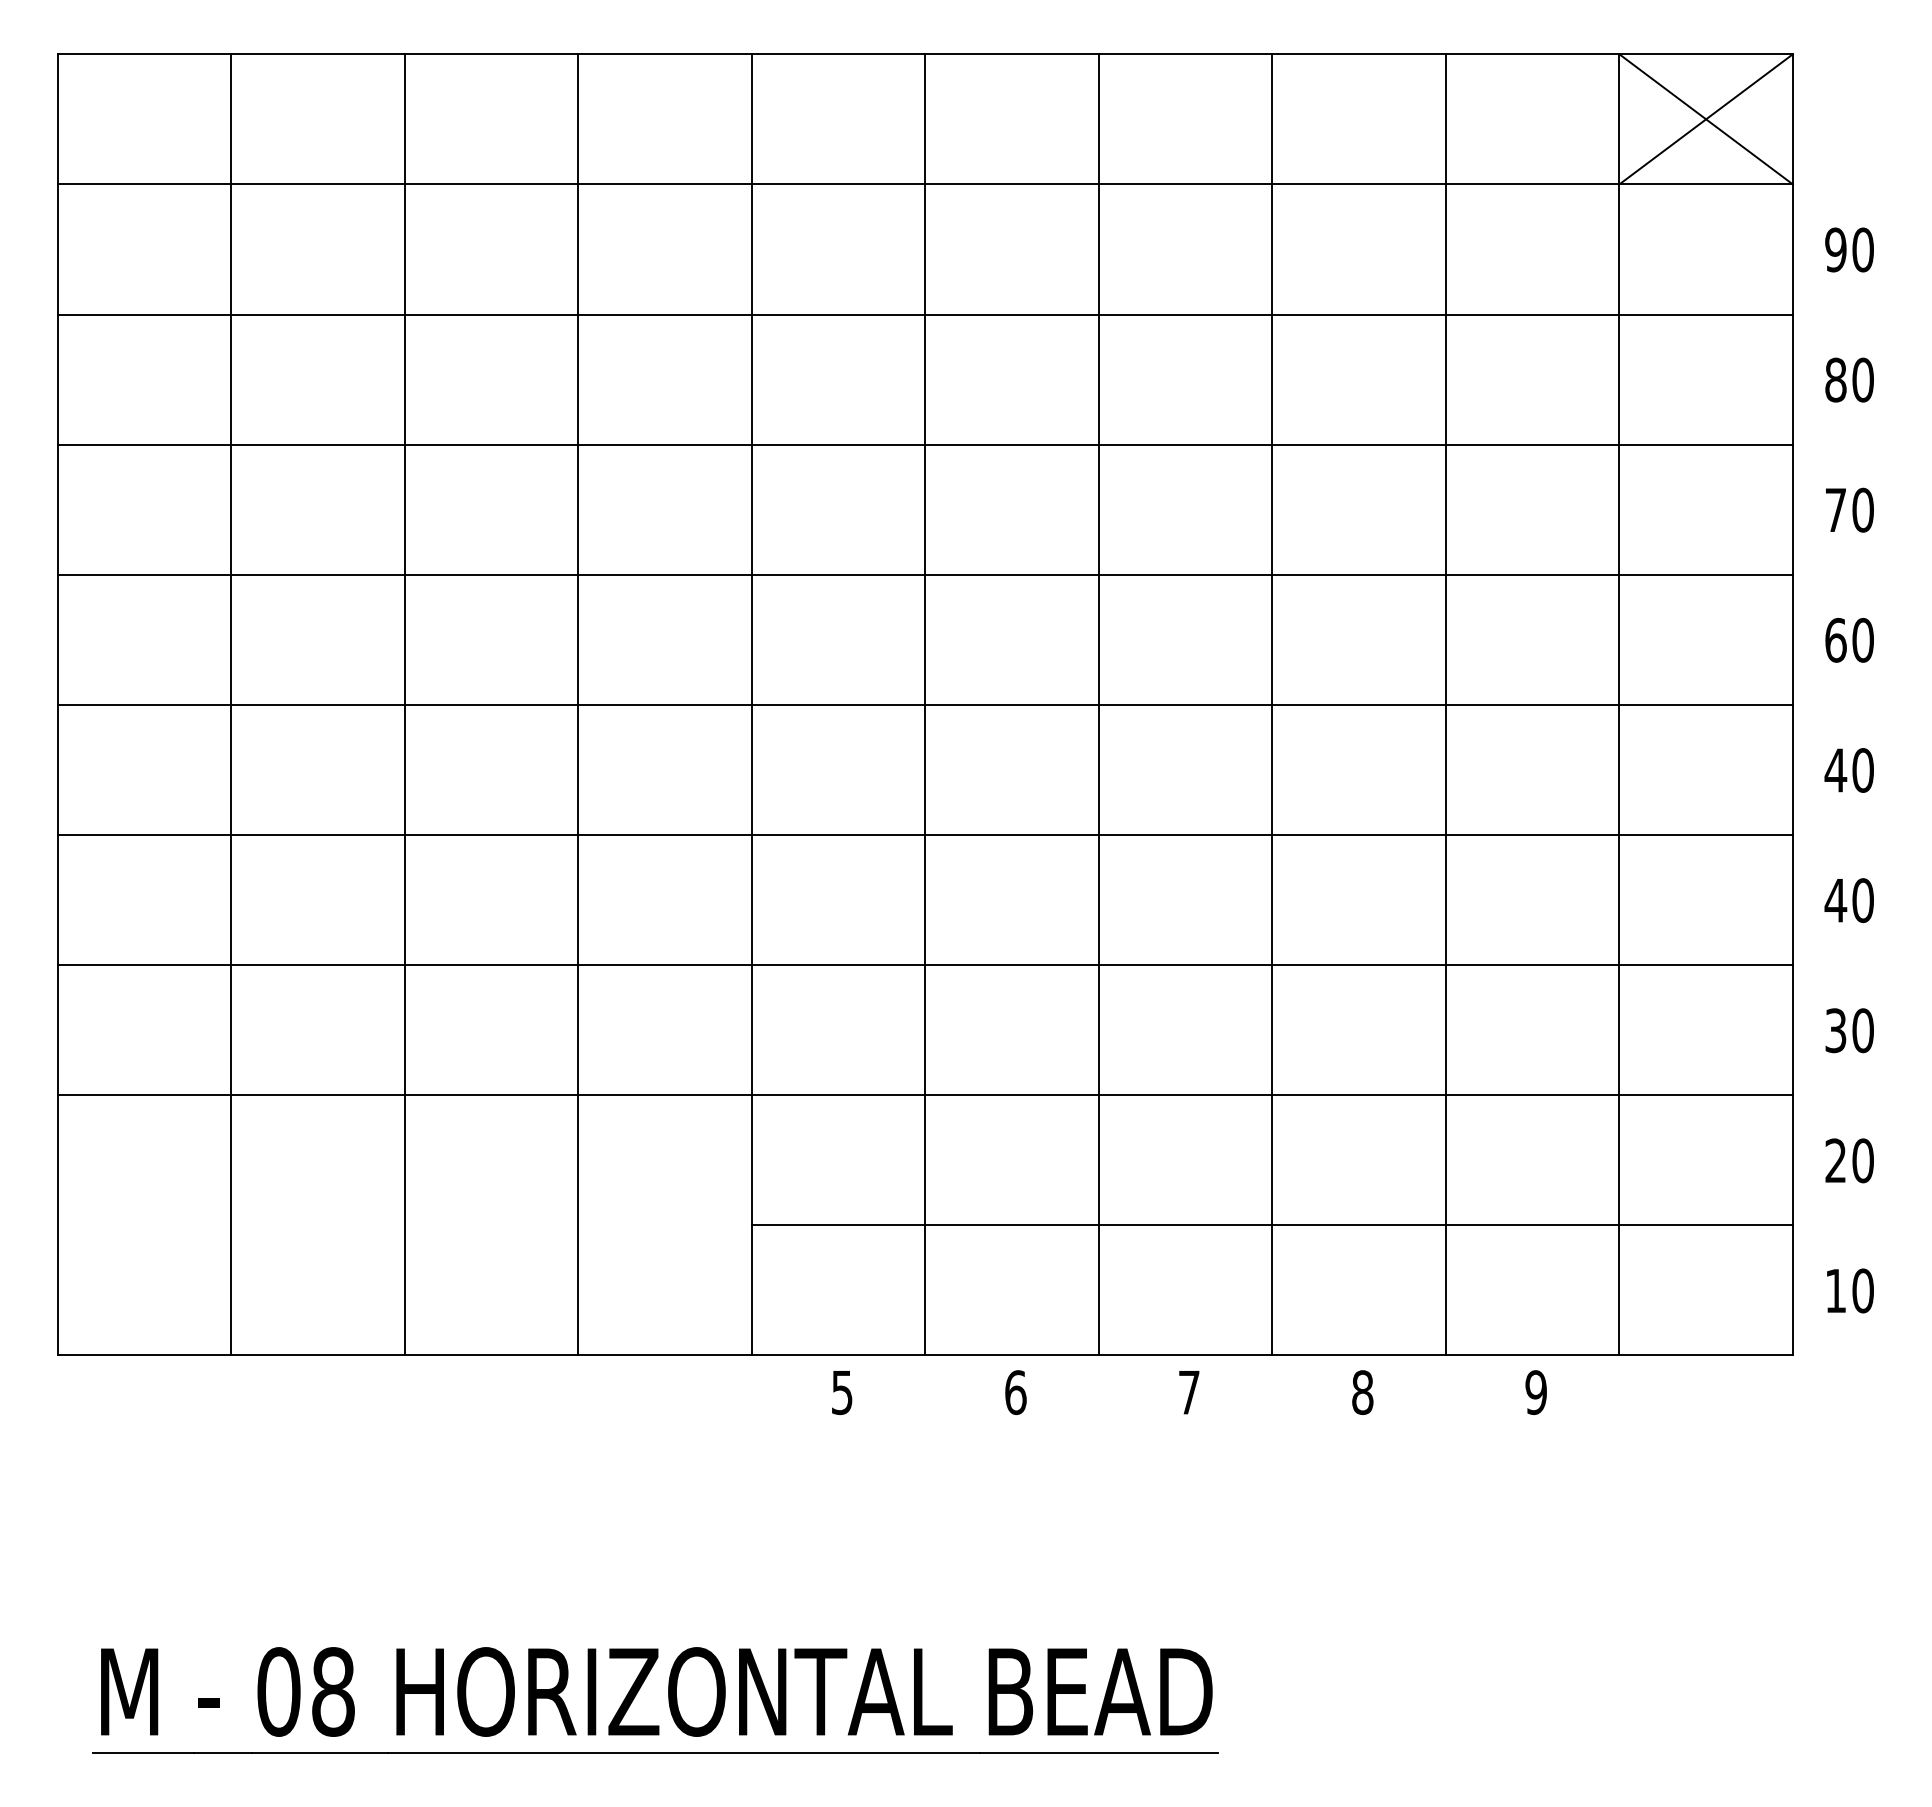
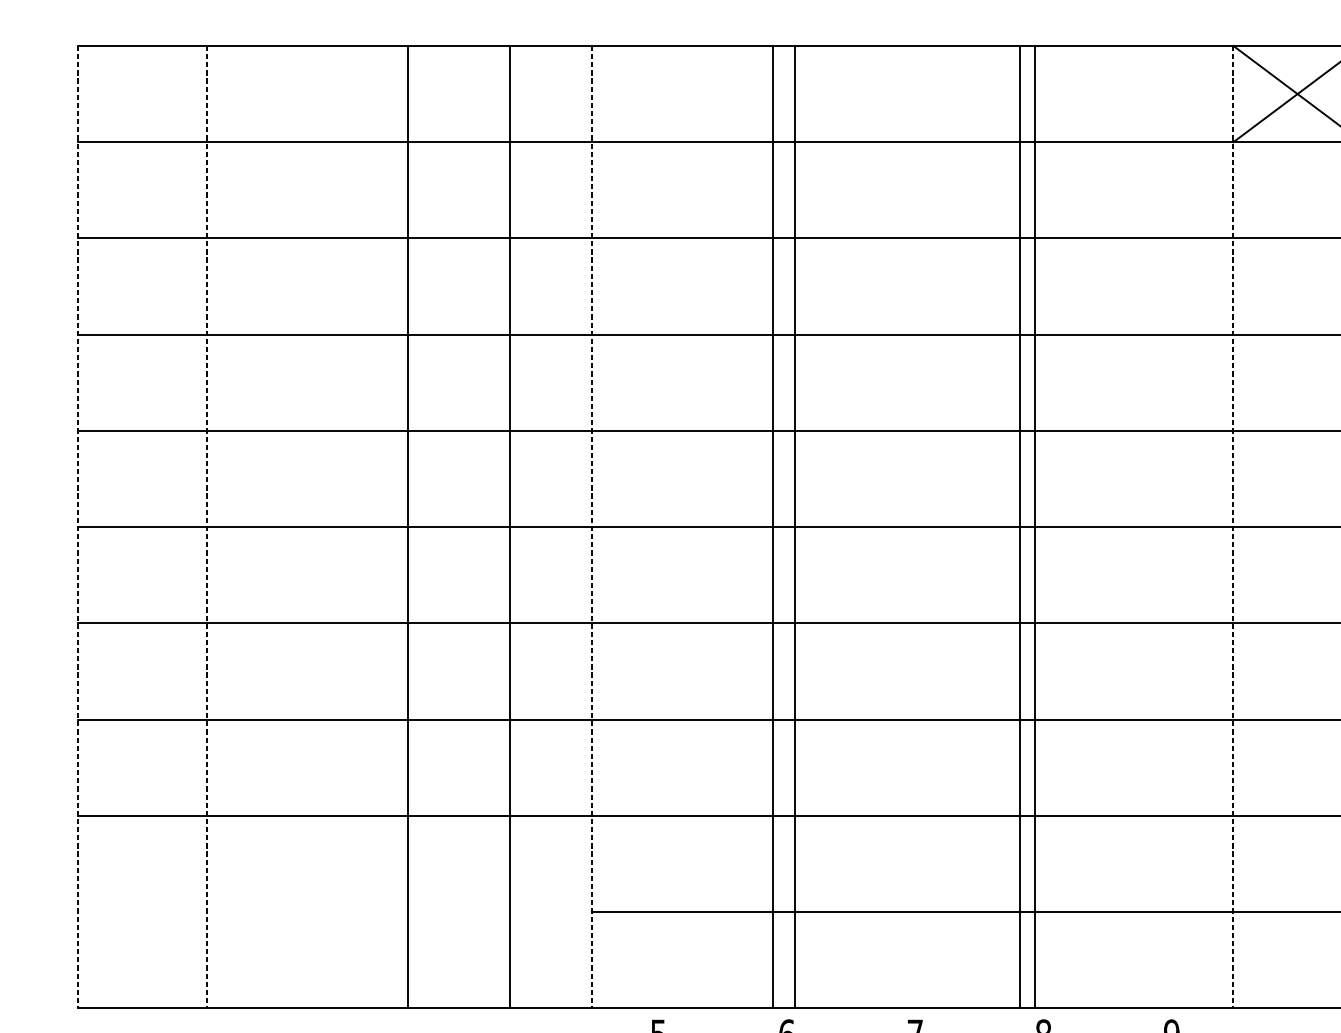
line: (57, 704) -> (78, 526), solid -> dashed
line: (231, 704) -> (206, 526), solid -> dashed
line: (404, 704) -> (408, 526), moved
line: (578, 704) -> (510, 526), moved
line: (751, 704) -> (591, 526), solid -> dashed
line: (925, 704) -> (773, 526), moved
line: (1098, 704) -> (794, 526), moved
line: (1272, 704) -> (1019, 526), moved
line: (1445, 704) -> (1034, 526), moved
line: (1619, 704) -> (1233, 526), solid -> dashed

